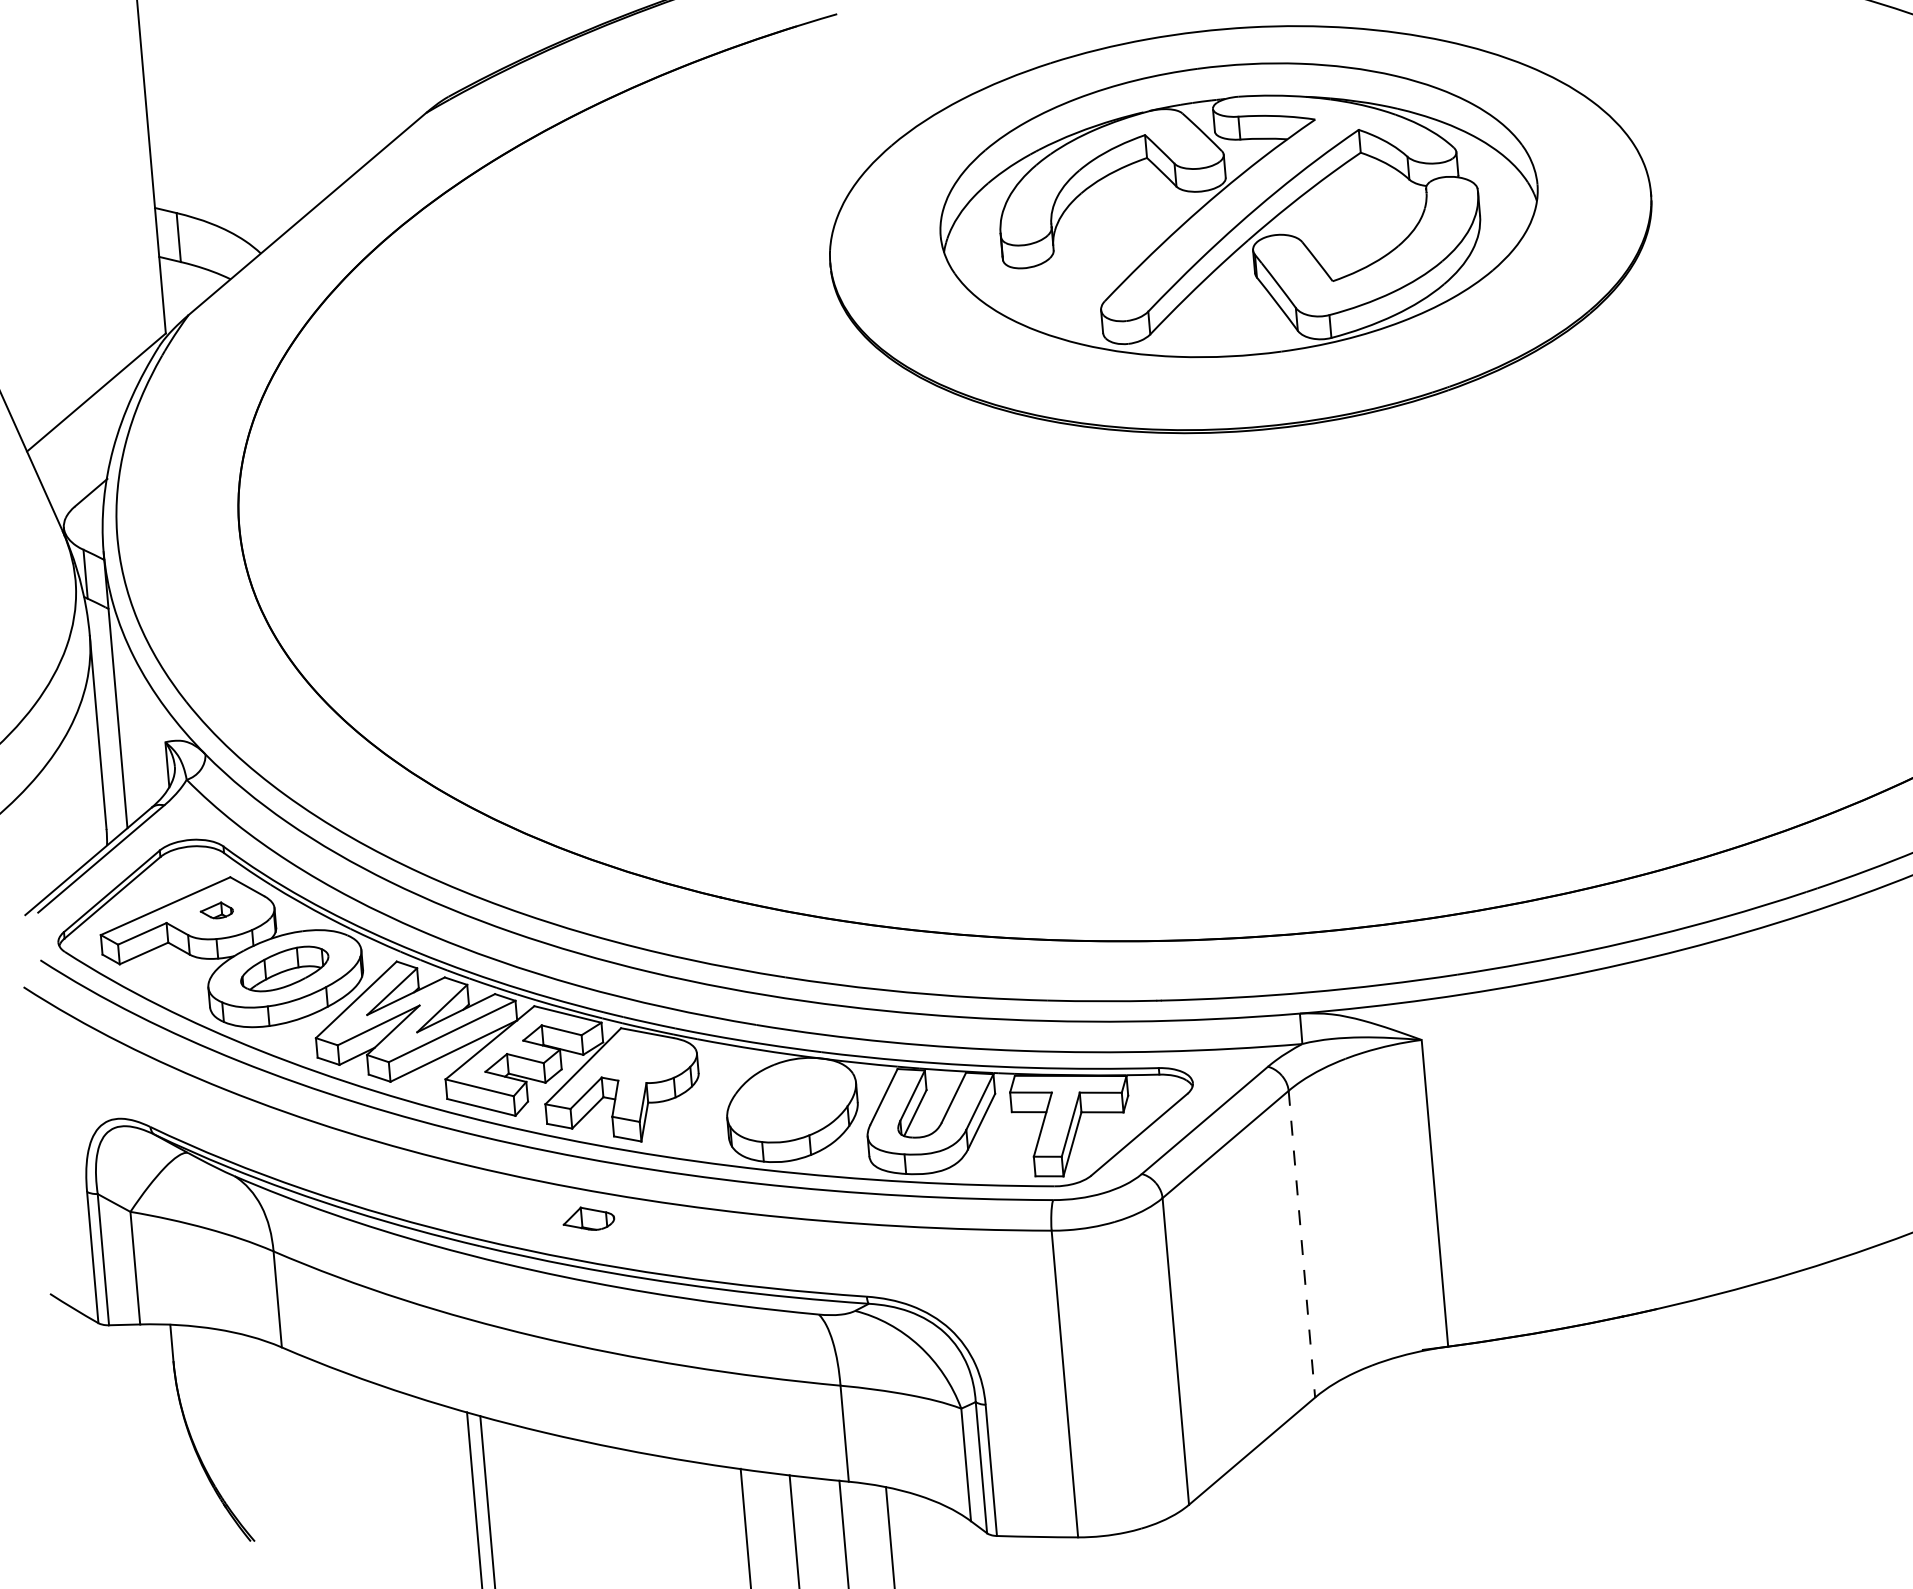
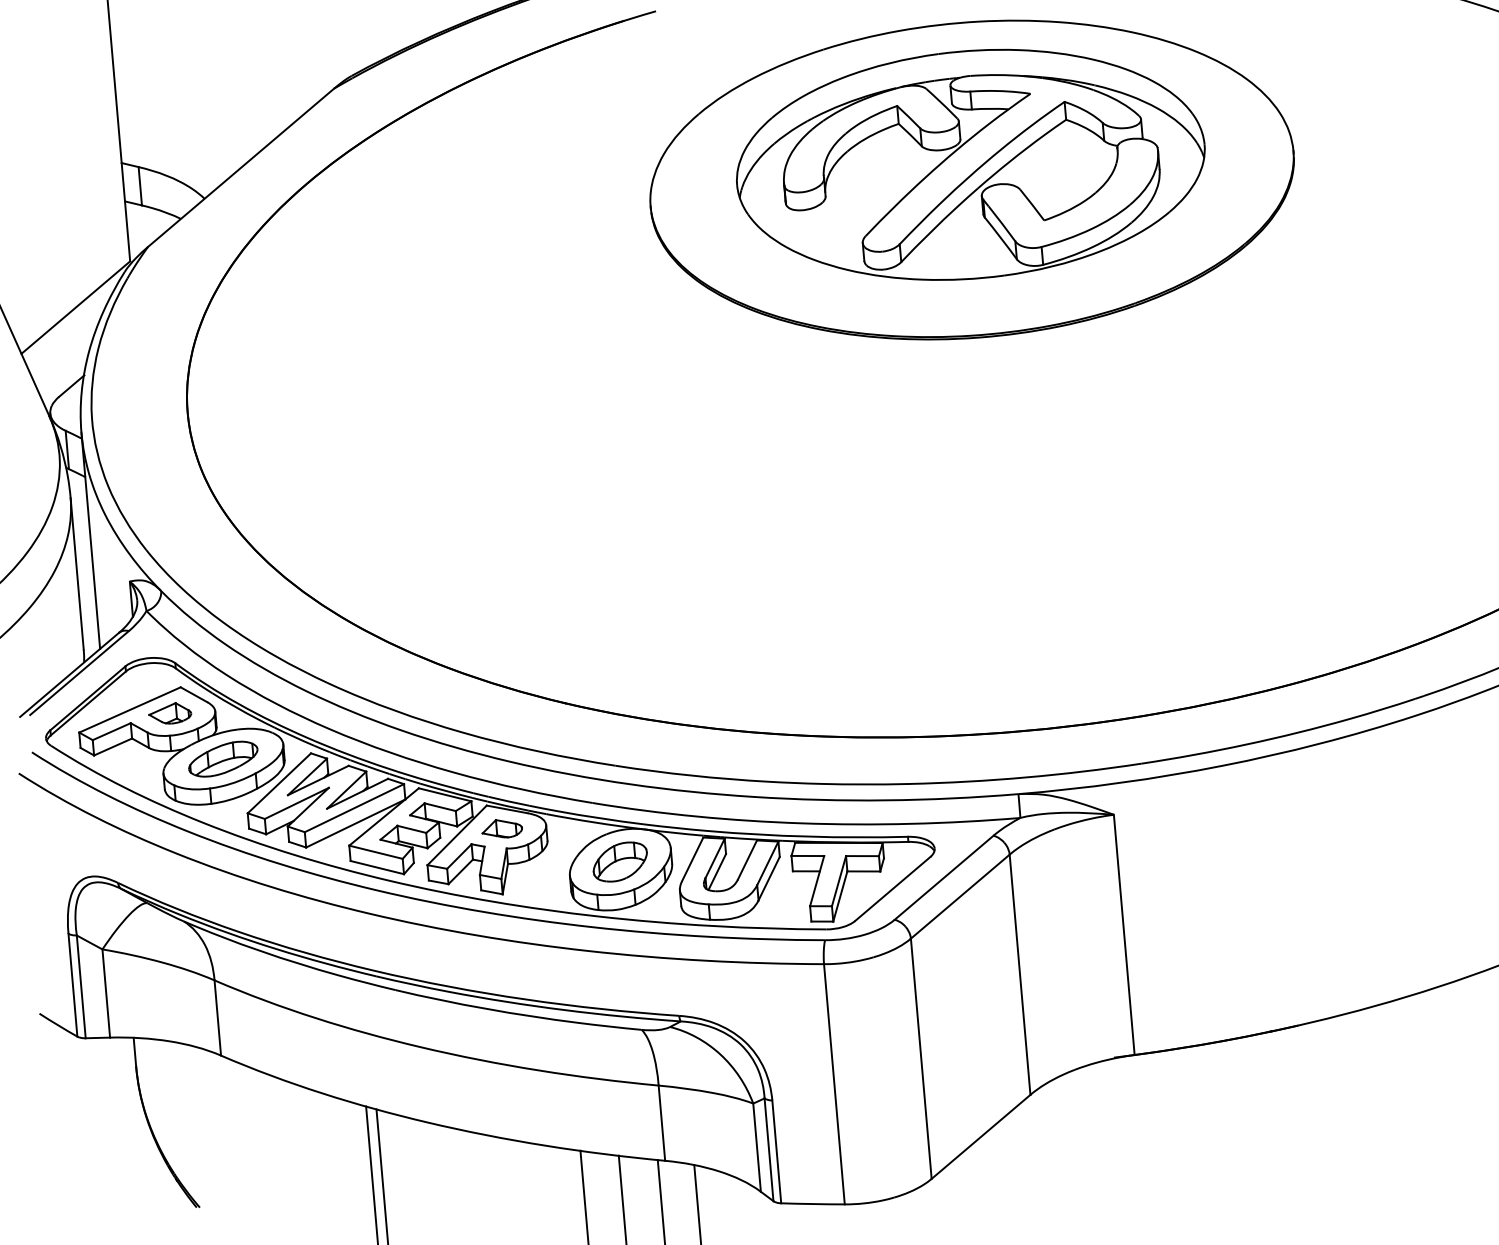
part: (216, 910) -> (169, 713), size x1.67
part: (791, 1100) -> (620, 862), added
part: (588, 1218) -> (501, 828), moved
line: (1301, 1244) -> (1019, 974), dashed -> solid

